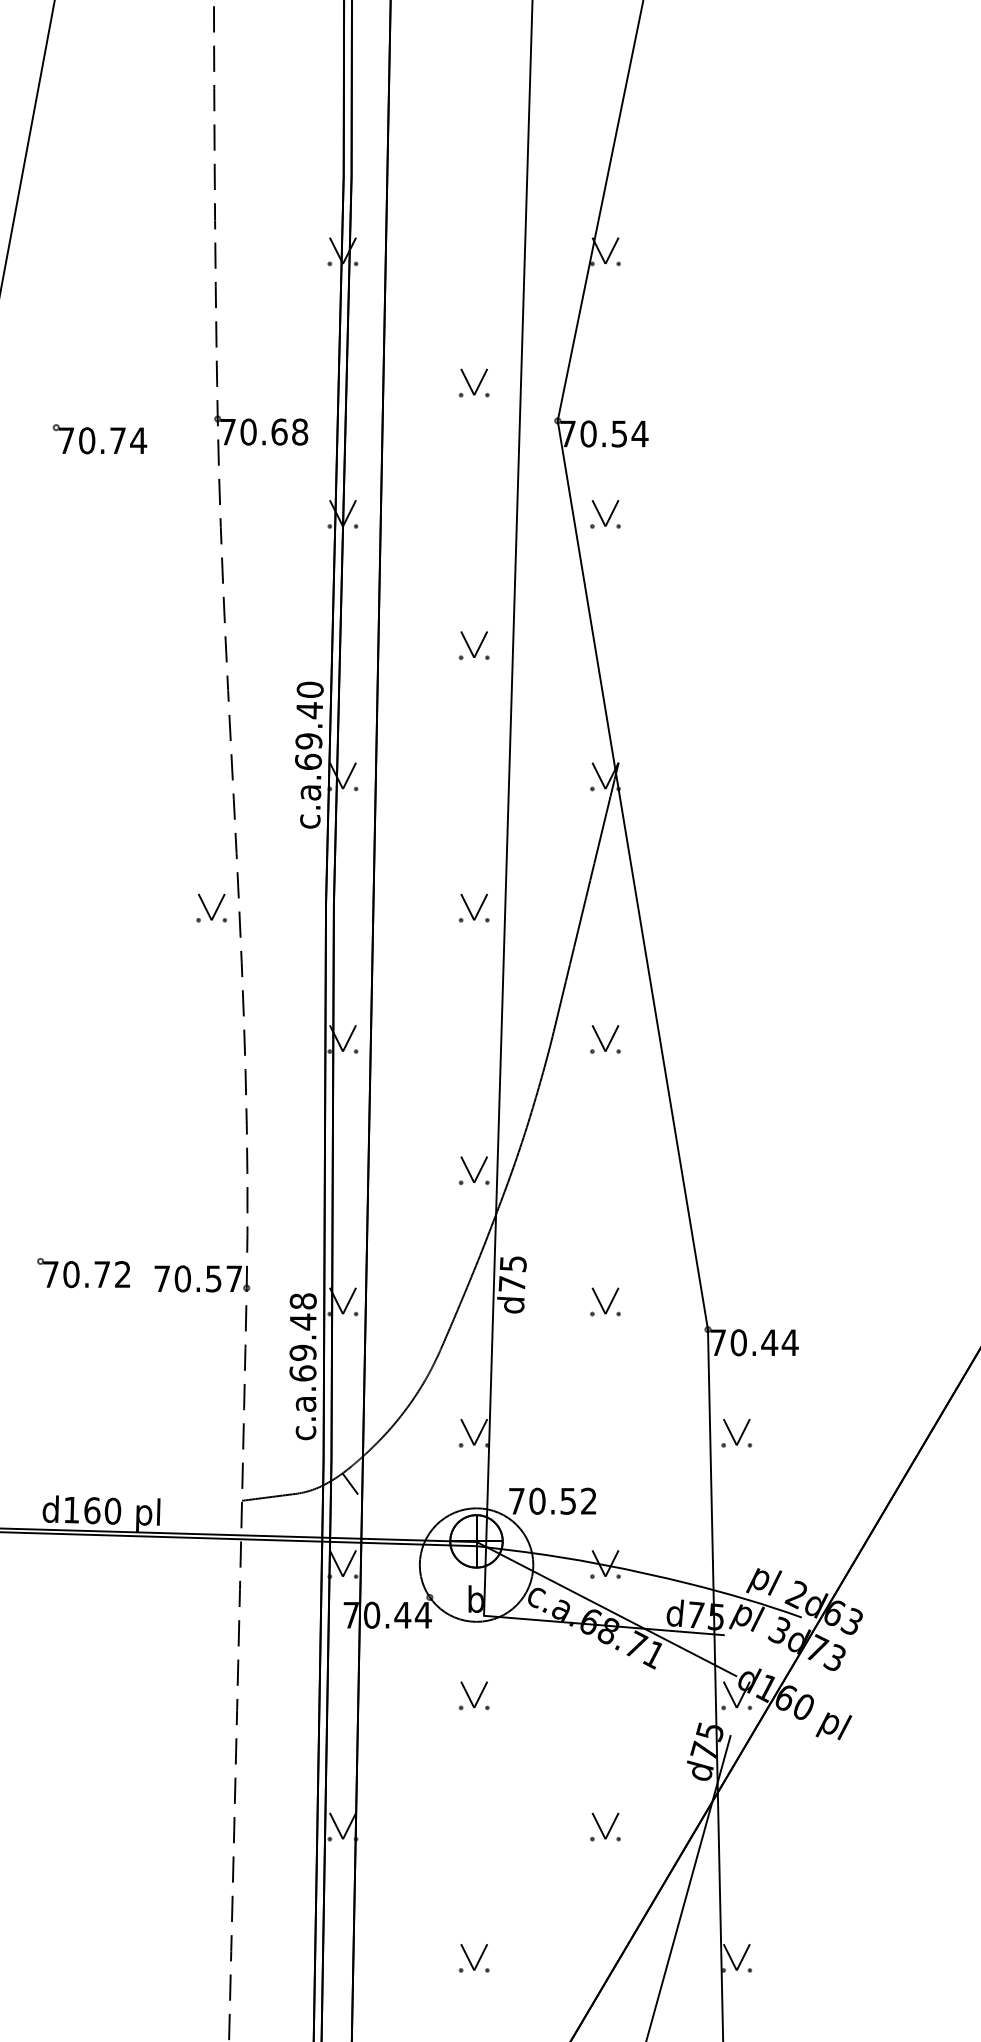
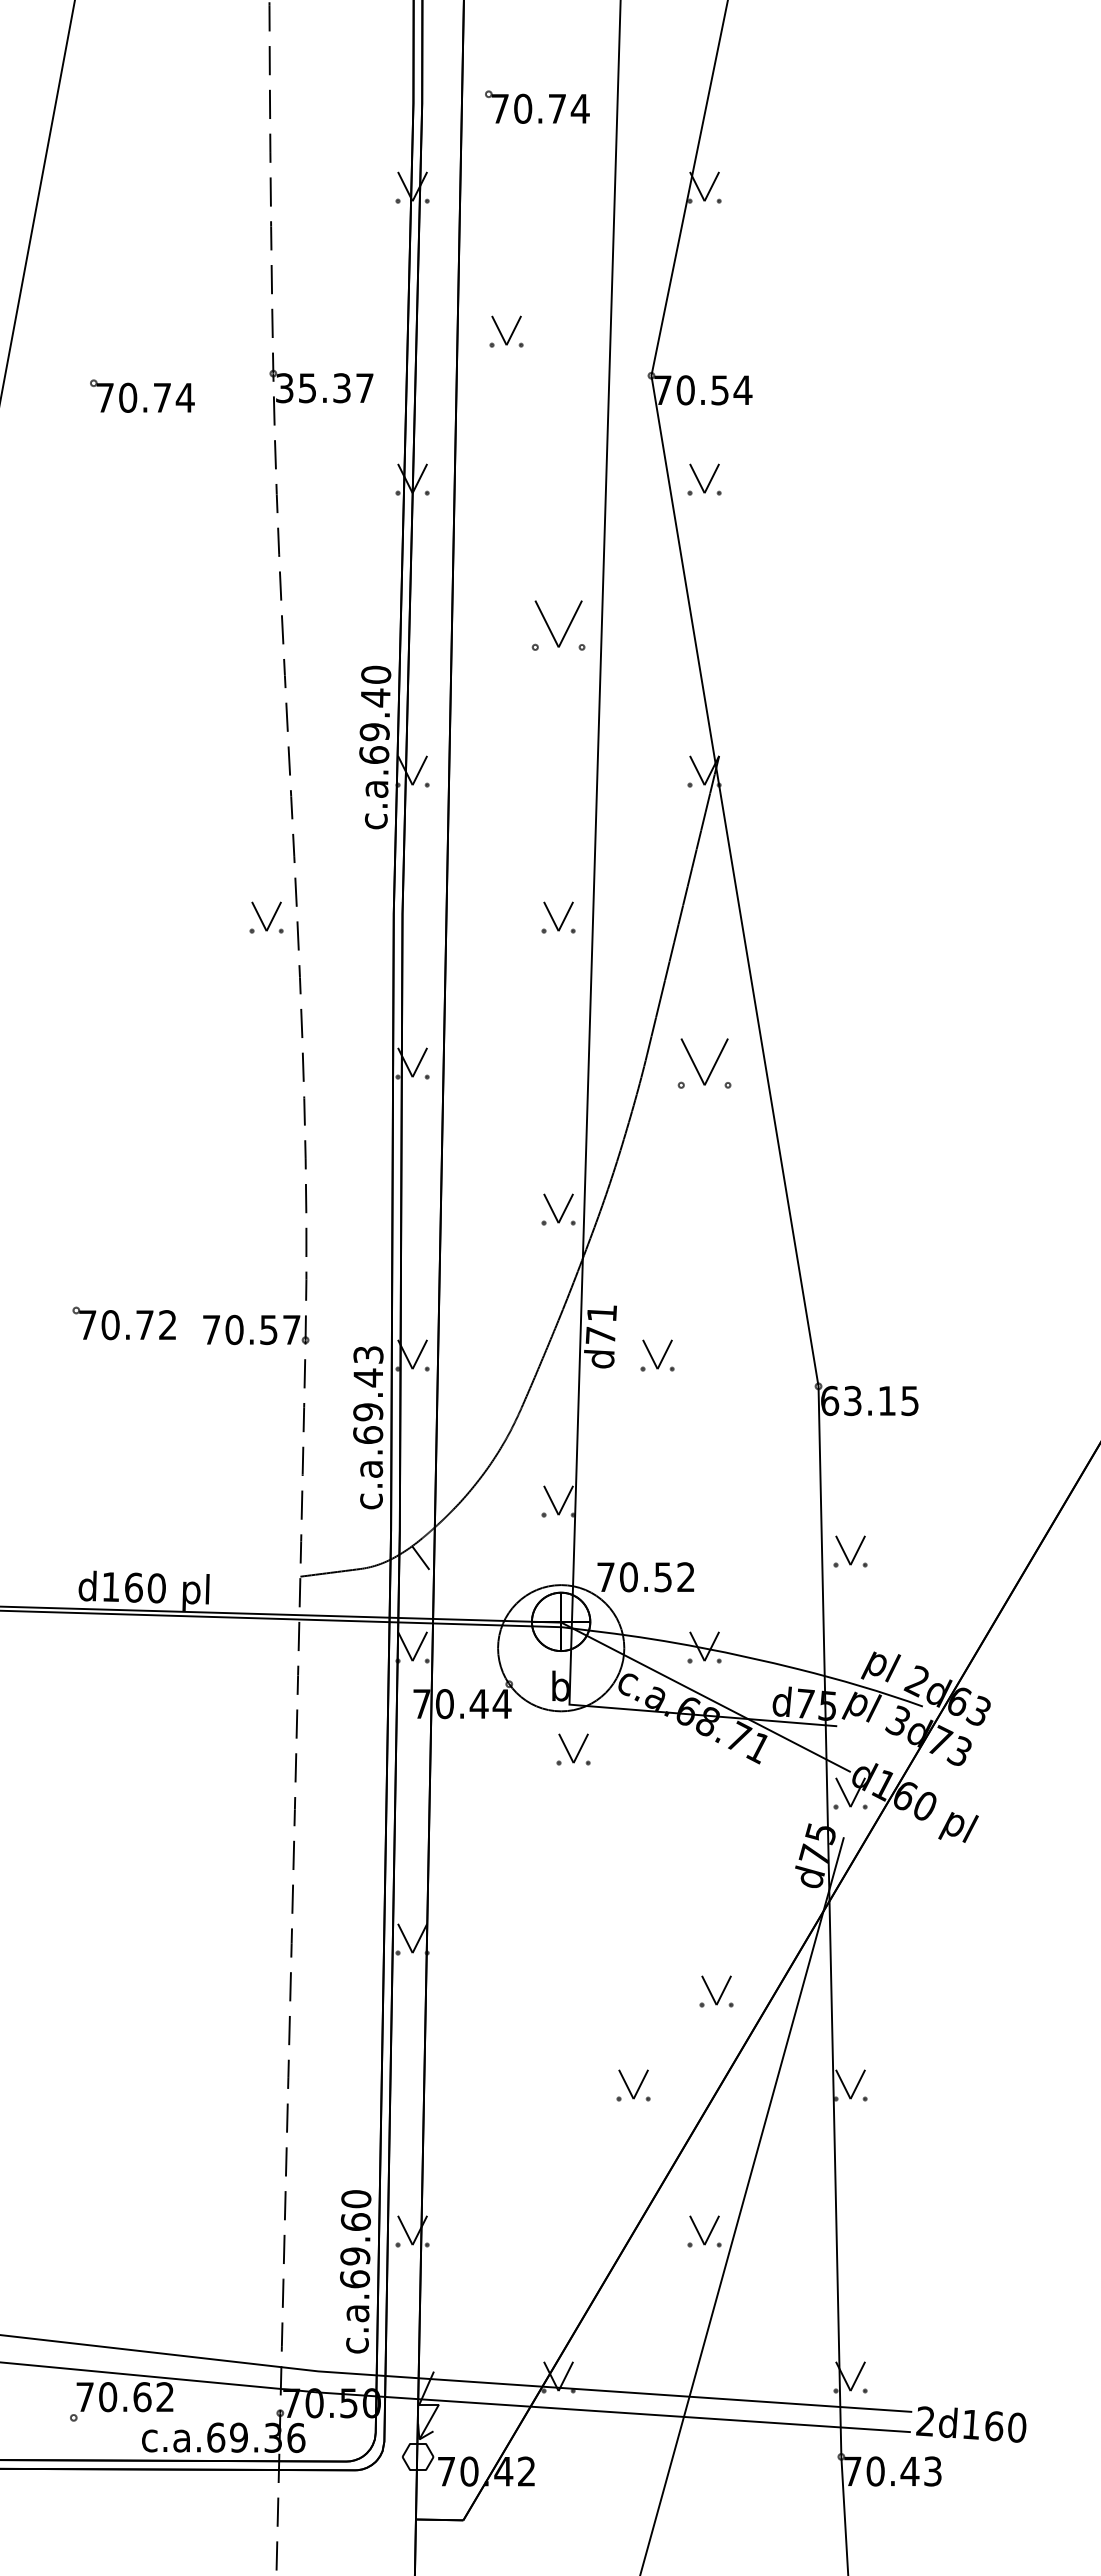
part: (455, 178) -> (537, 106), added
part: (474, 382) -> (506, 331), moved
text: (263, 432) -> (324, 388), 70.68 -> 35.37
part: (474, 645) -> (558, 625), size x1.6
part: (605, 1039) -> (704, 1063), size x1.6
text: (513, 1264) -> (602, 1313), d75 -> d71
text: (303, 1300) -> (368, 1354), c.a.69.48 -> c.a.69.43
part: (605, 1301) -> (657, 1355), moved
text: (754, 1342) -> (870, 1400), 70.44 -> 63.15
part: (736, 1433) -> (850, 1551), moved
part: (474, 1695) -> (573, 1749), moved
part: (605, 1827) -> (716, 1991), moved
part: (474, 1958) -> (633, 2085), moved

